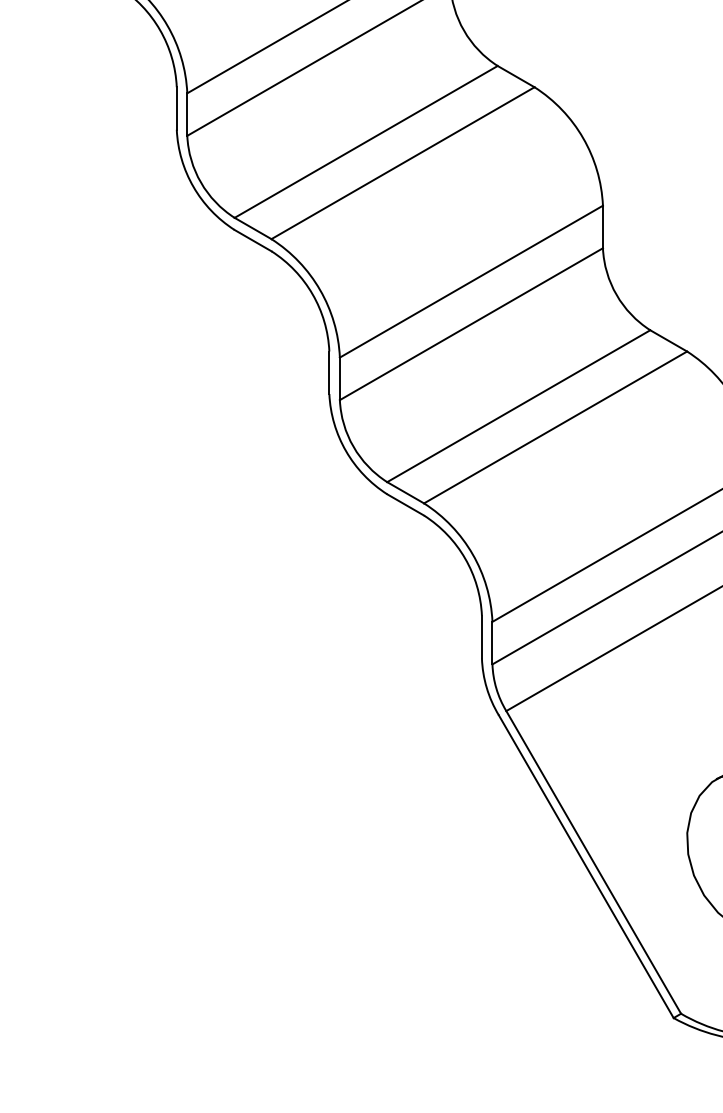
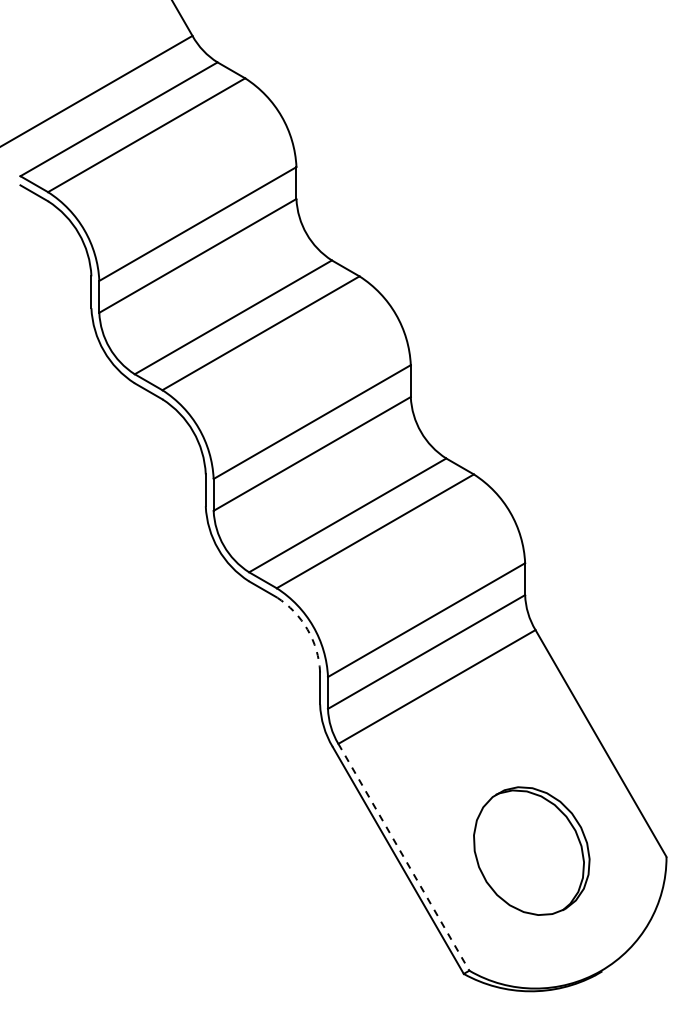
arc: (465, 558) -> (307, 629), solid -> dashed
line: (593, 862) -> (403, 857), solid -> dashed

